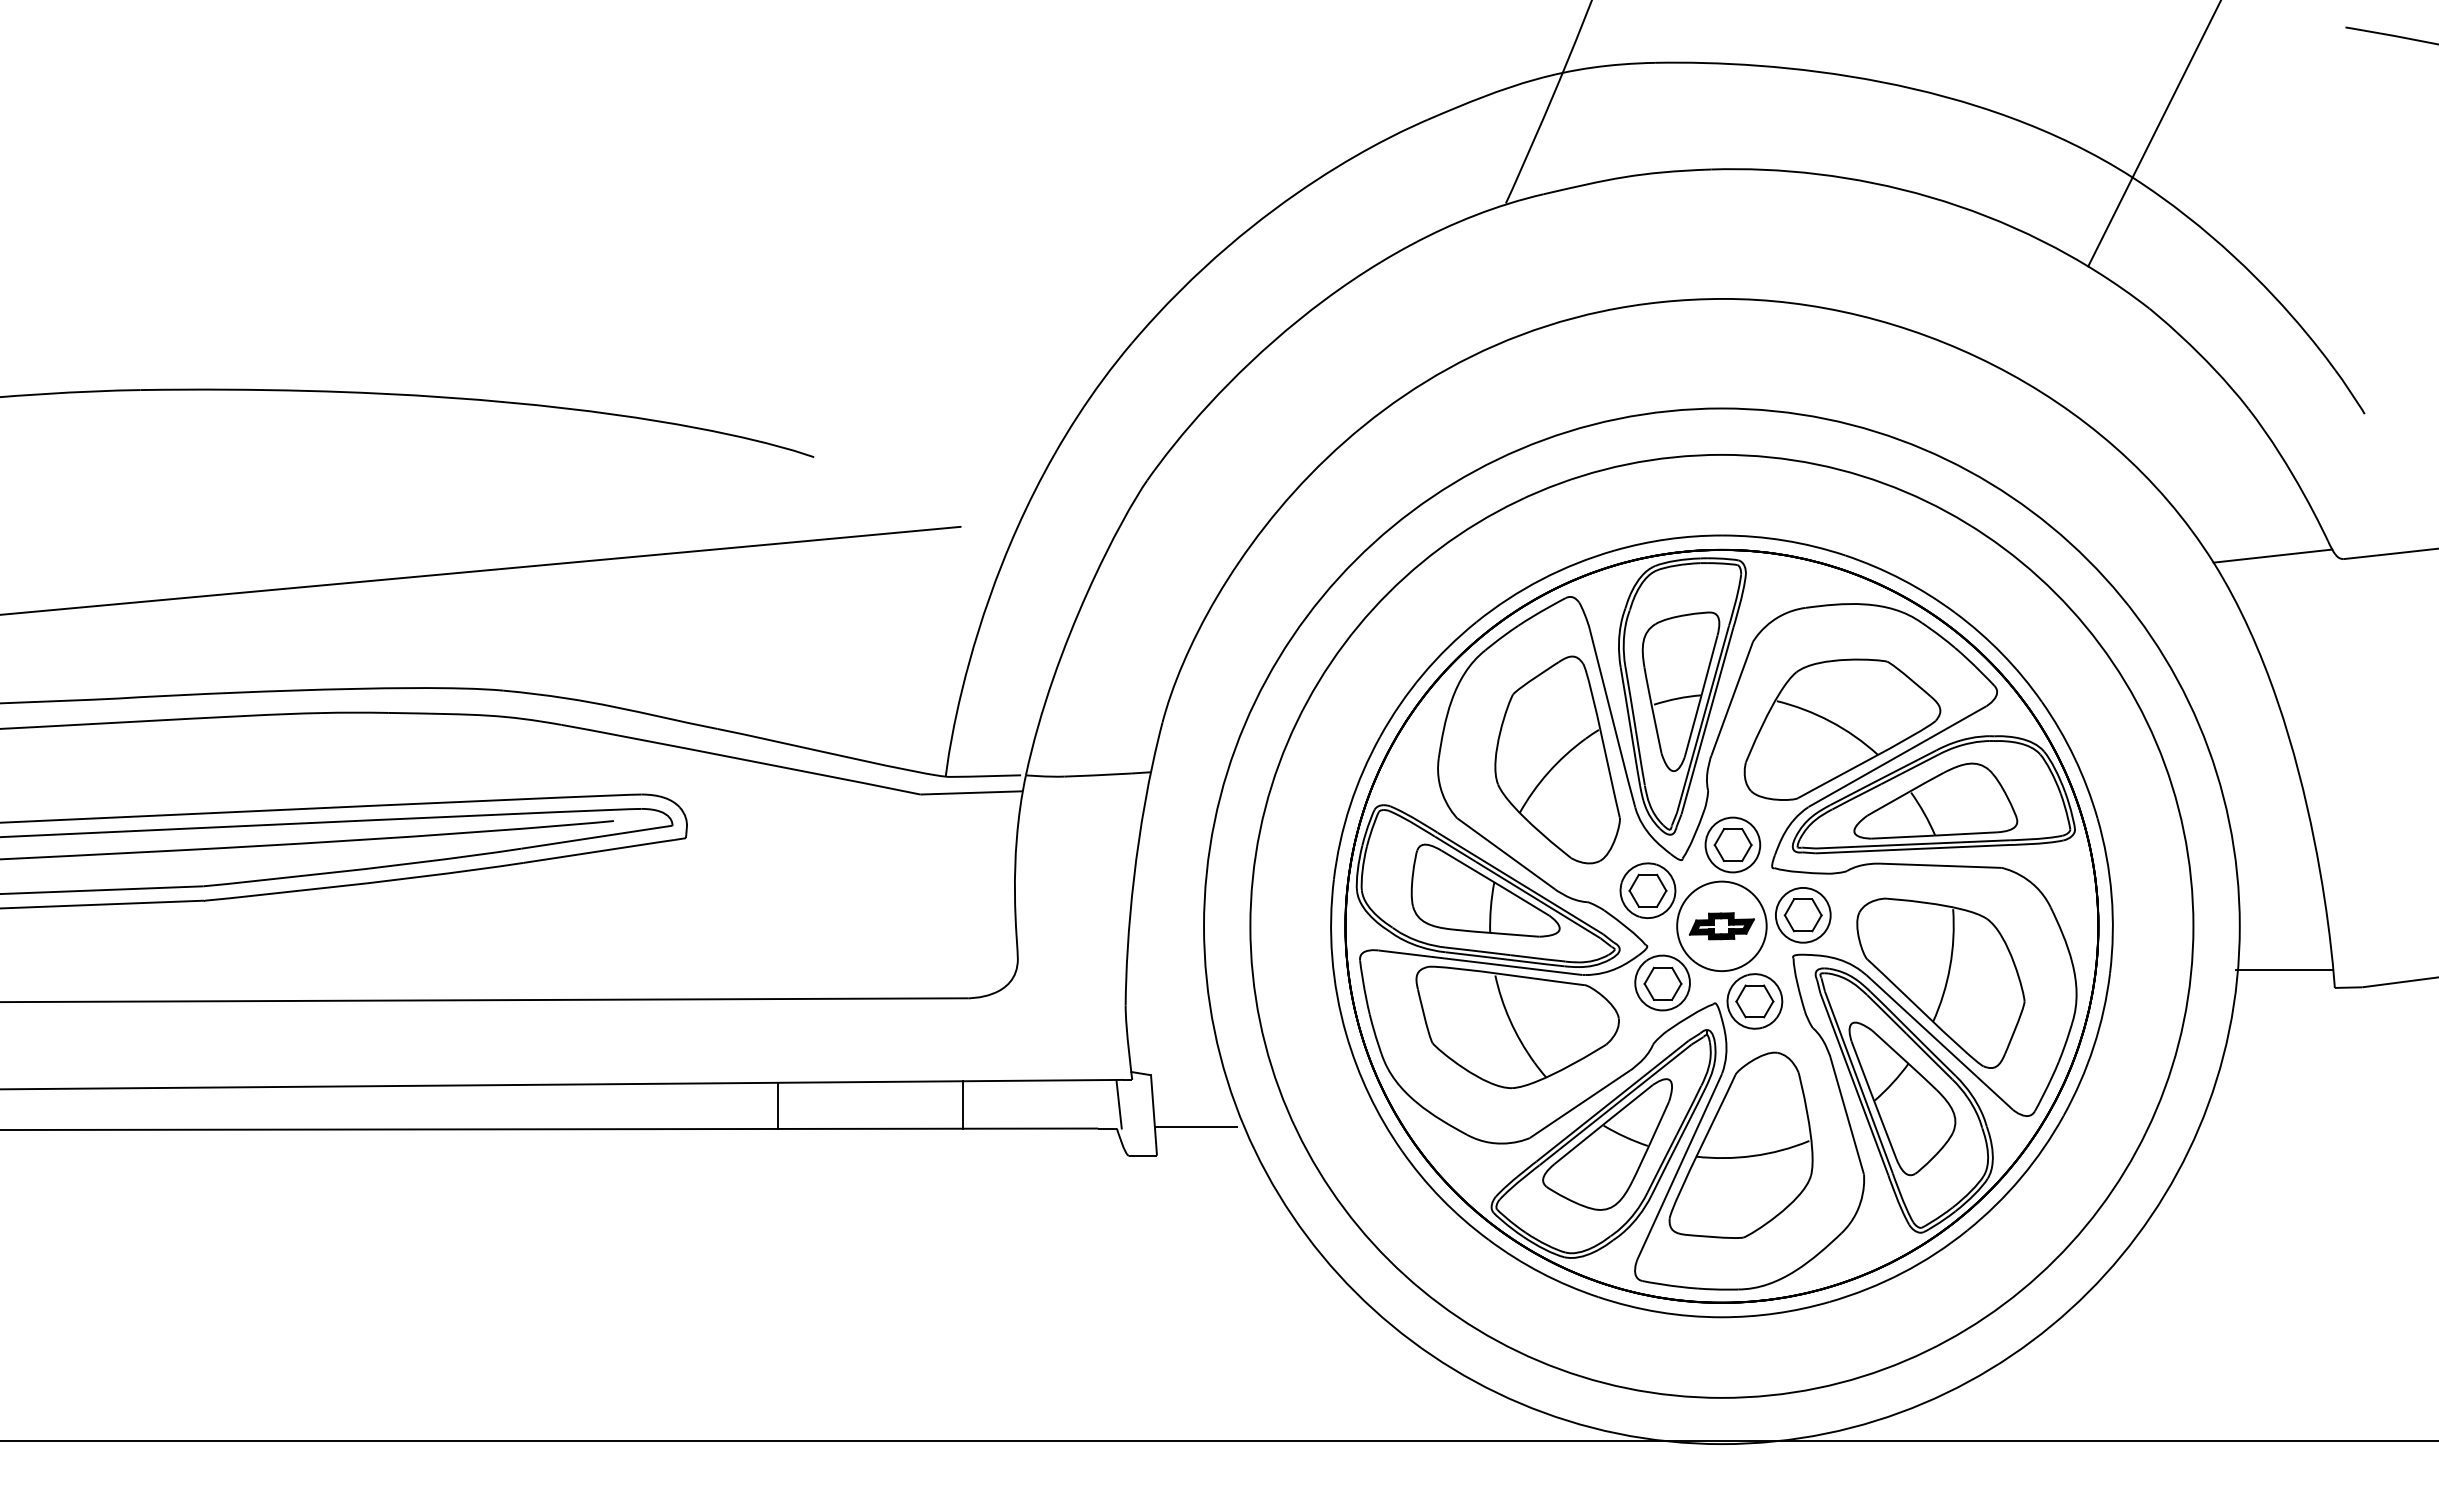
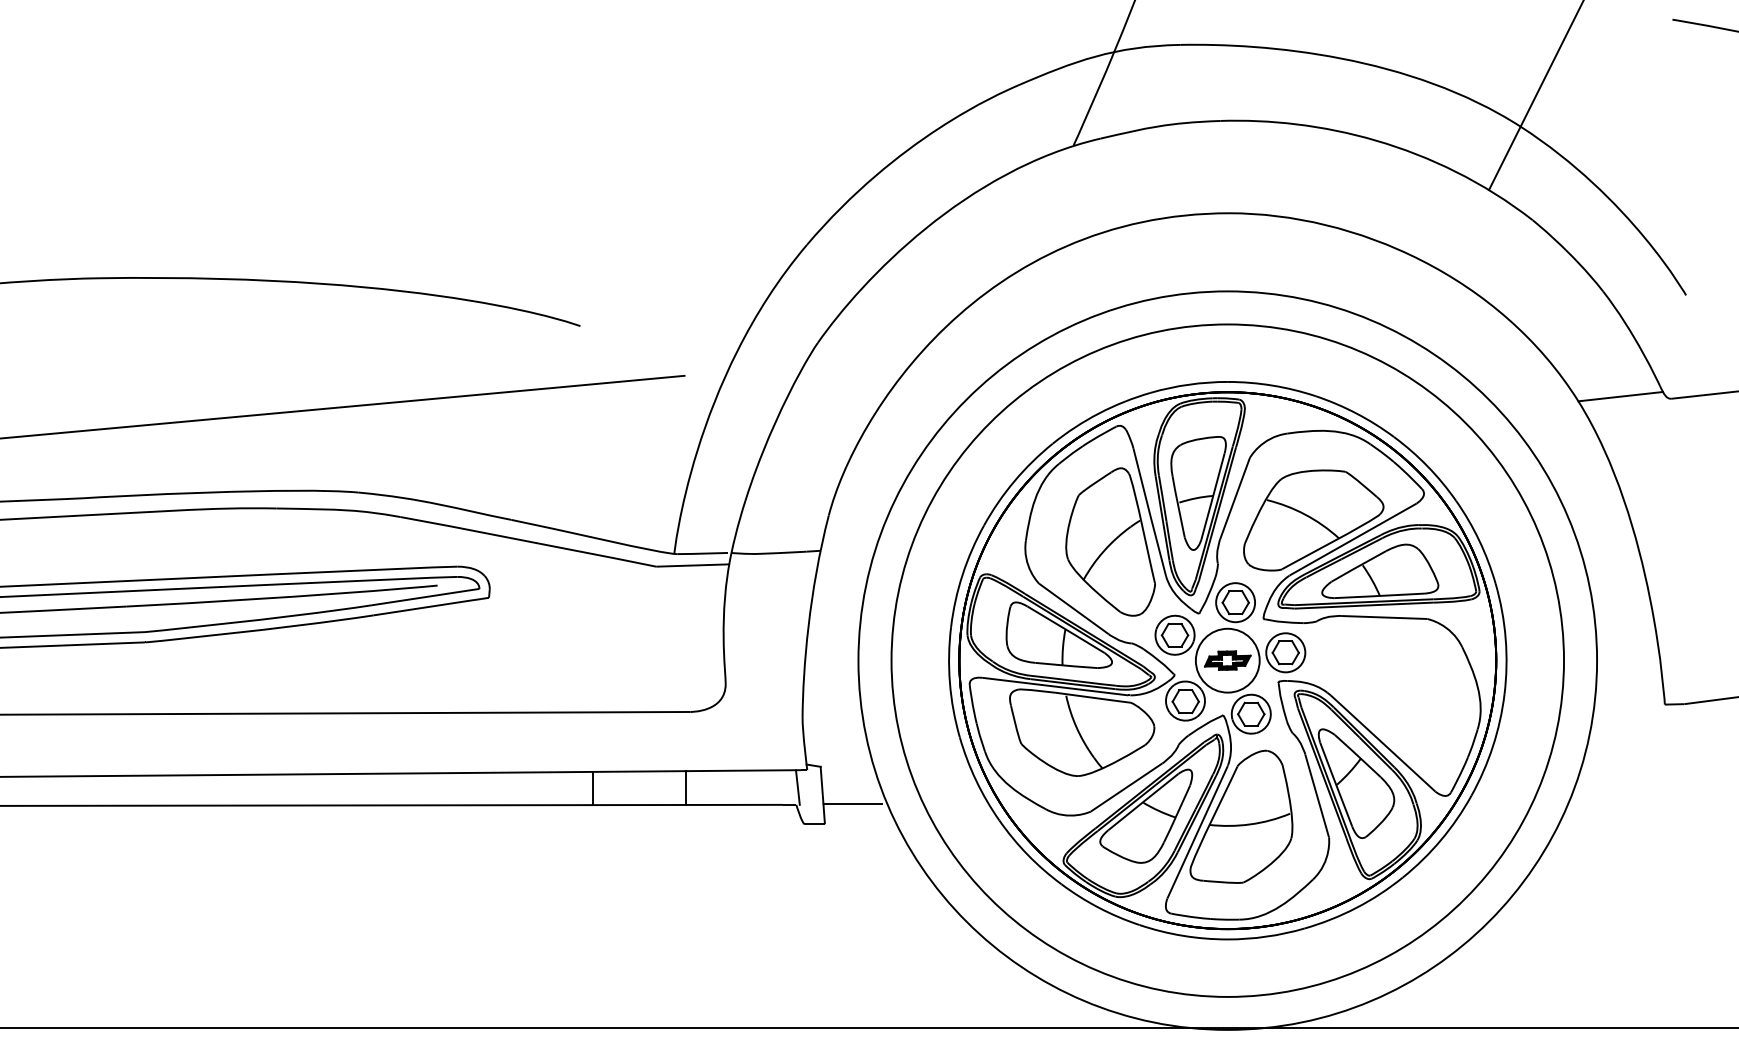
line: (2283, 970) -> (1628, 692), removed
part: (1940, 982) -> (1383, 700), removed
line: (778, 1105) -> (592, 788), moved

